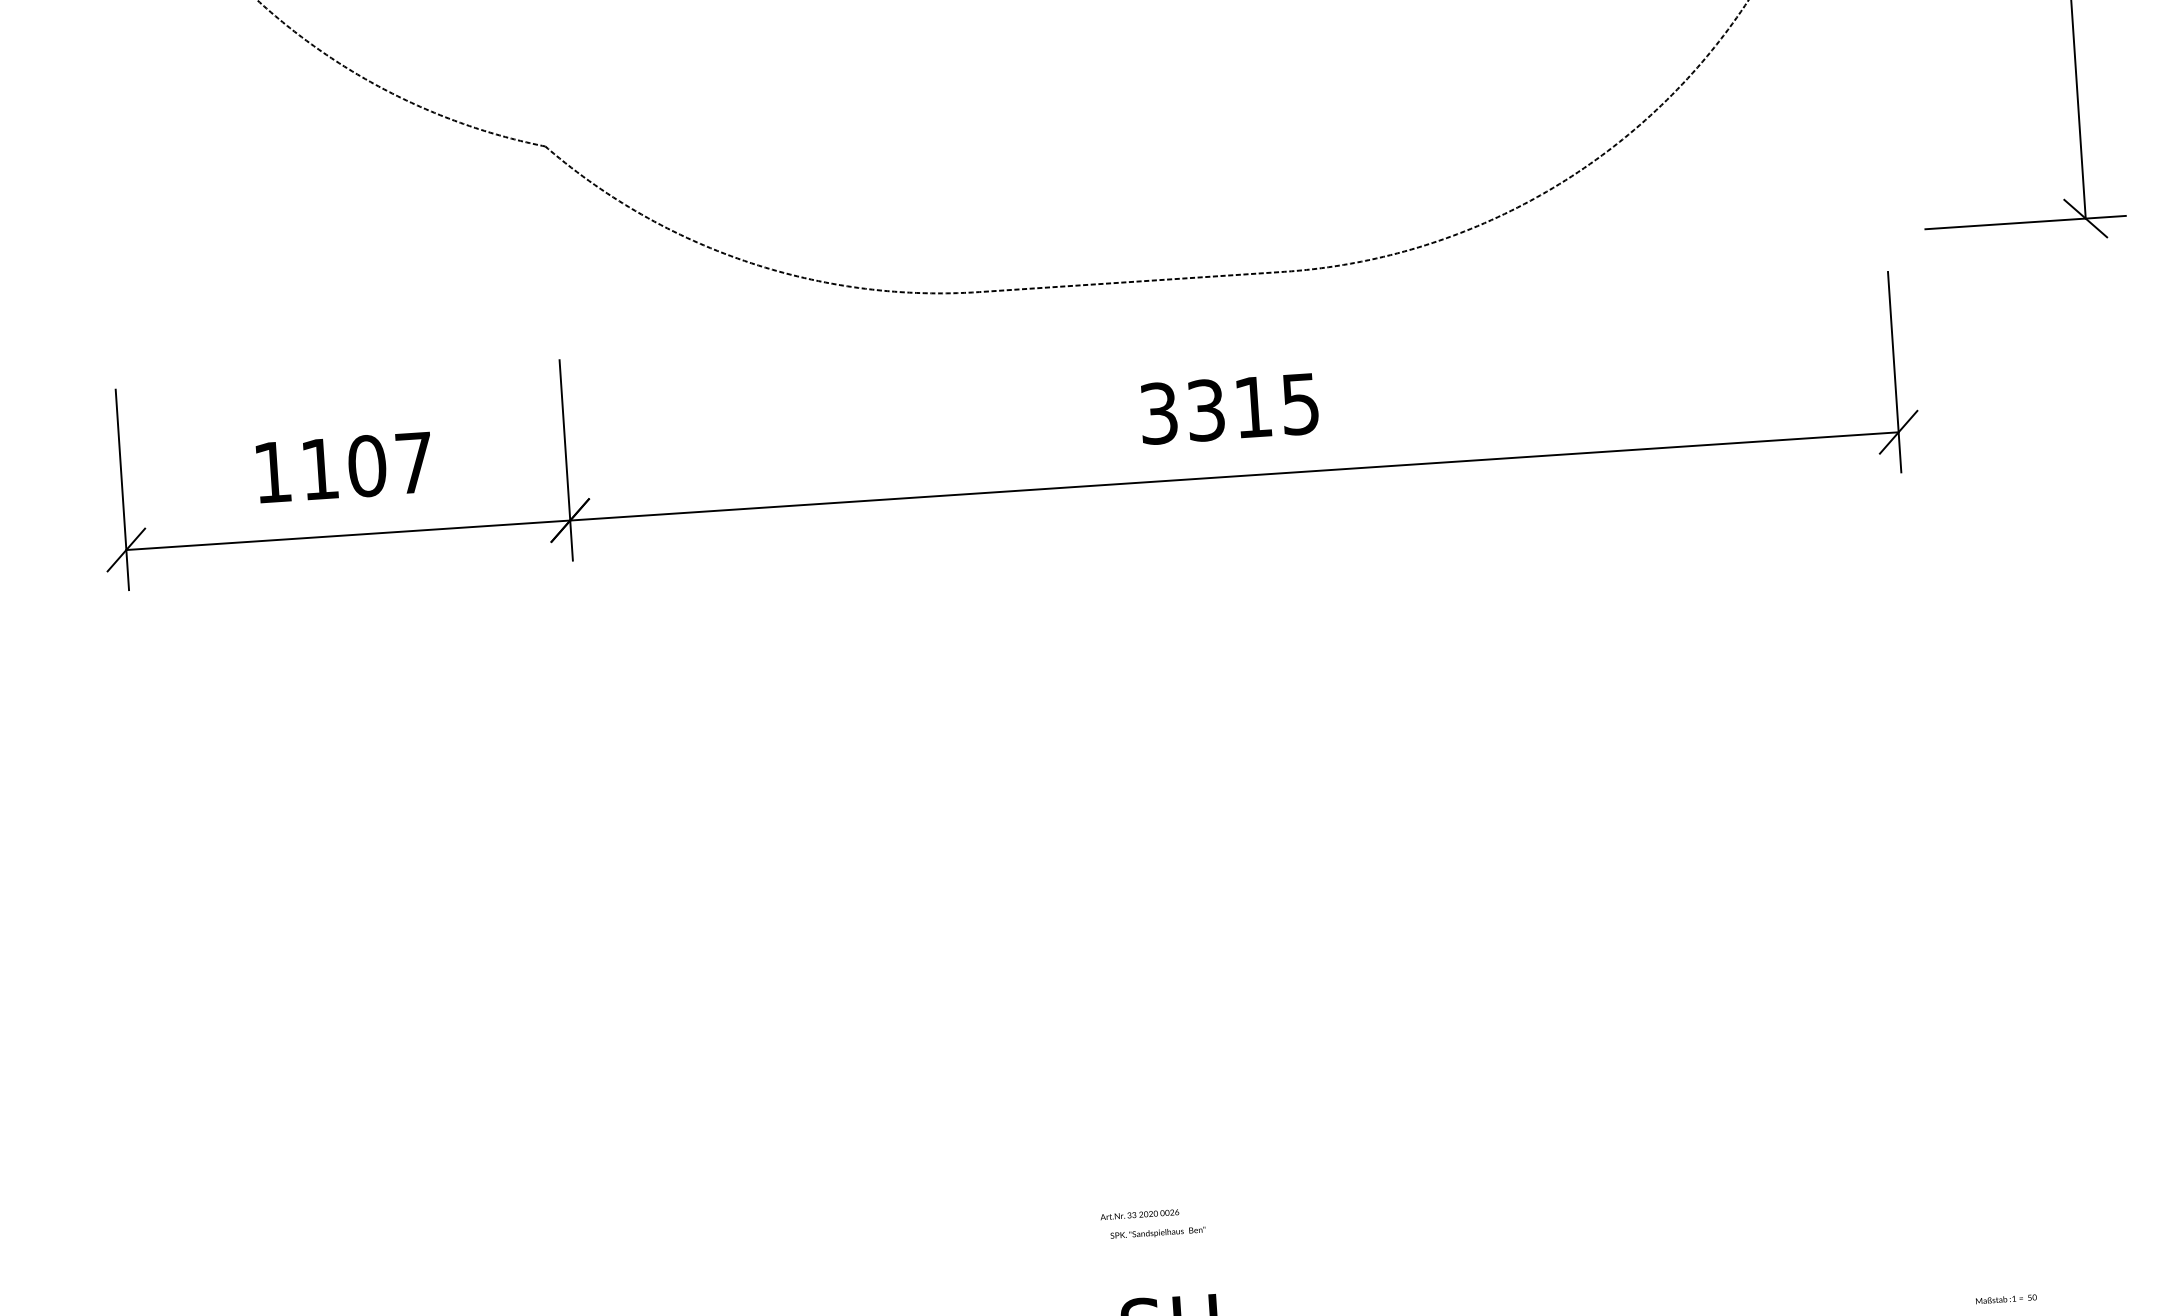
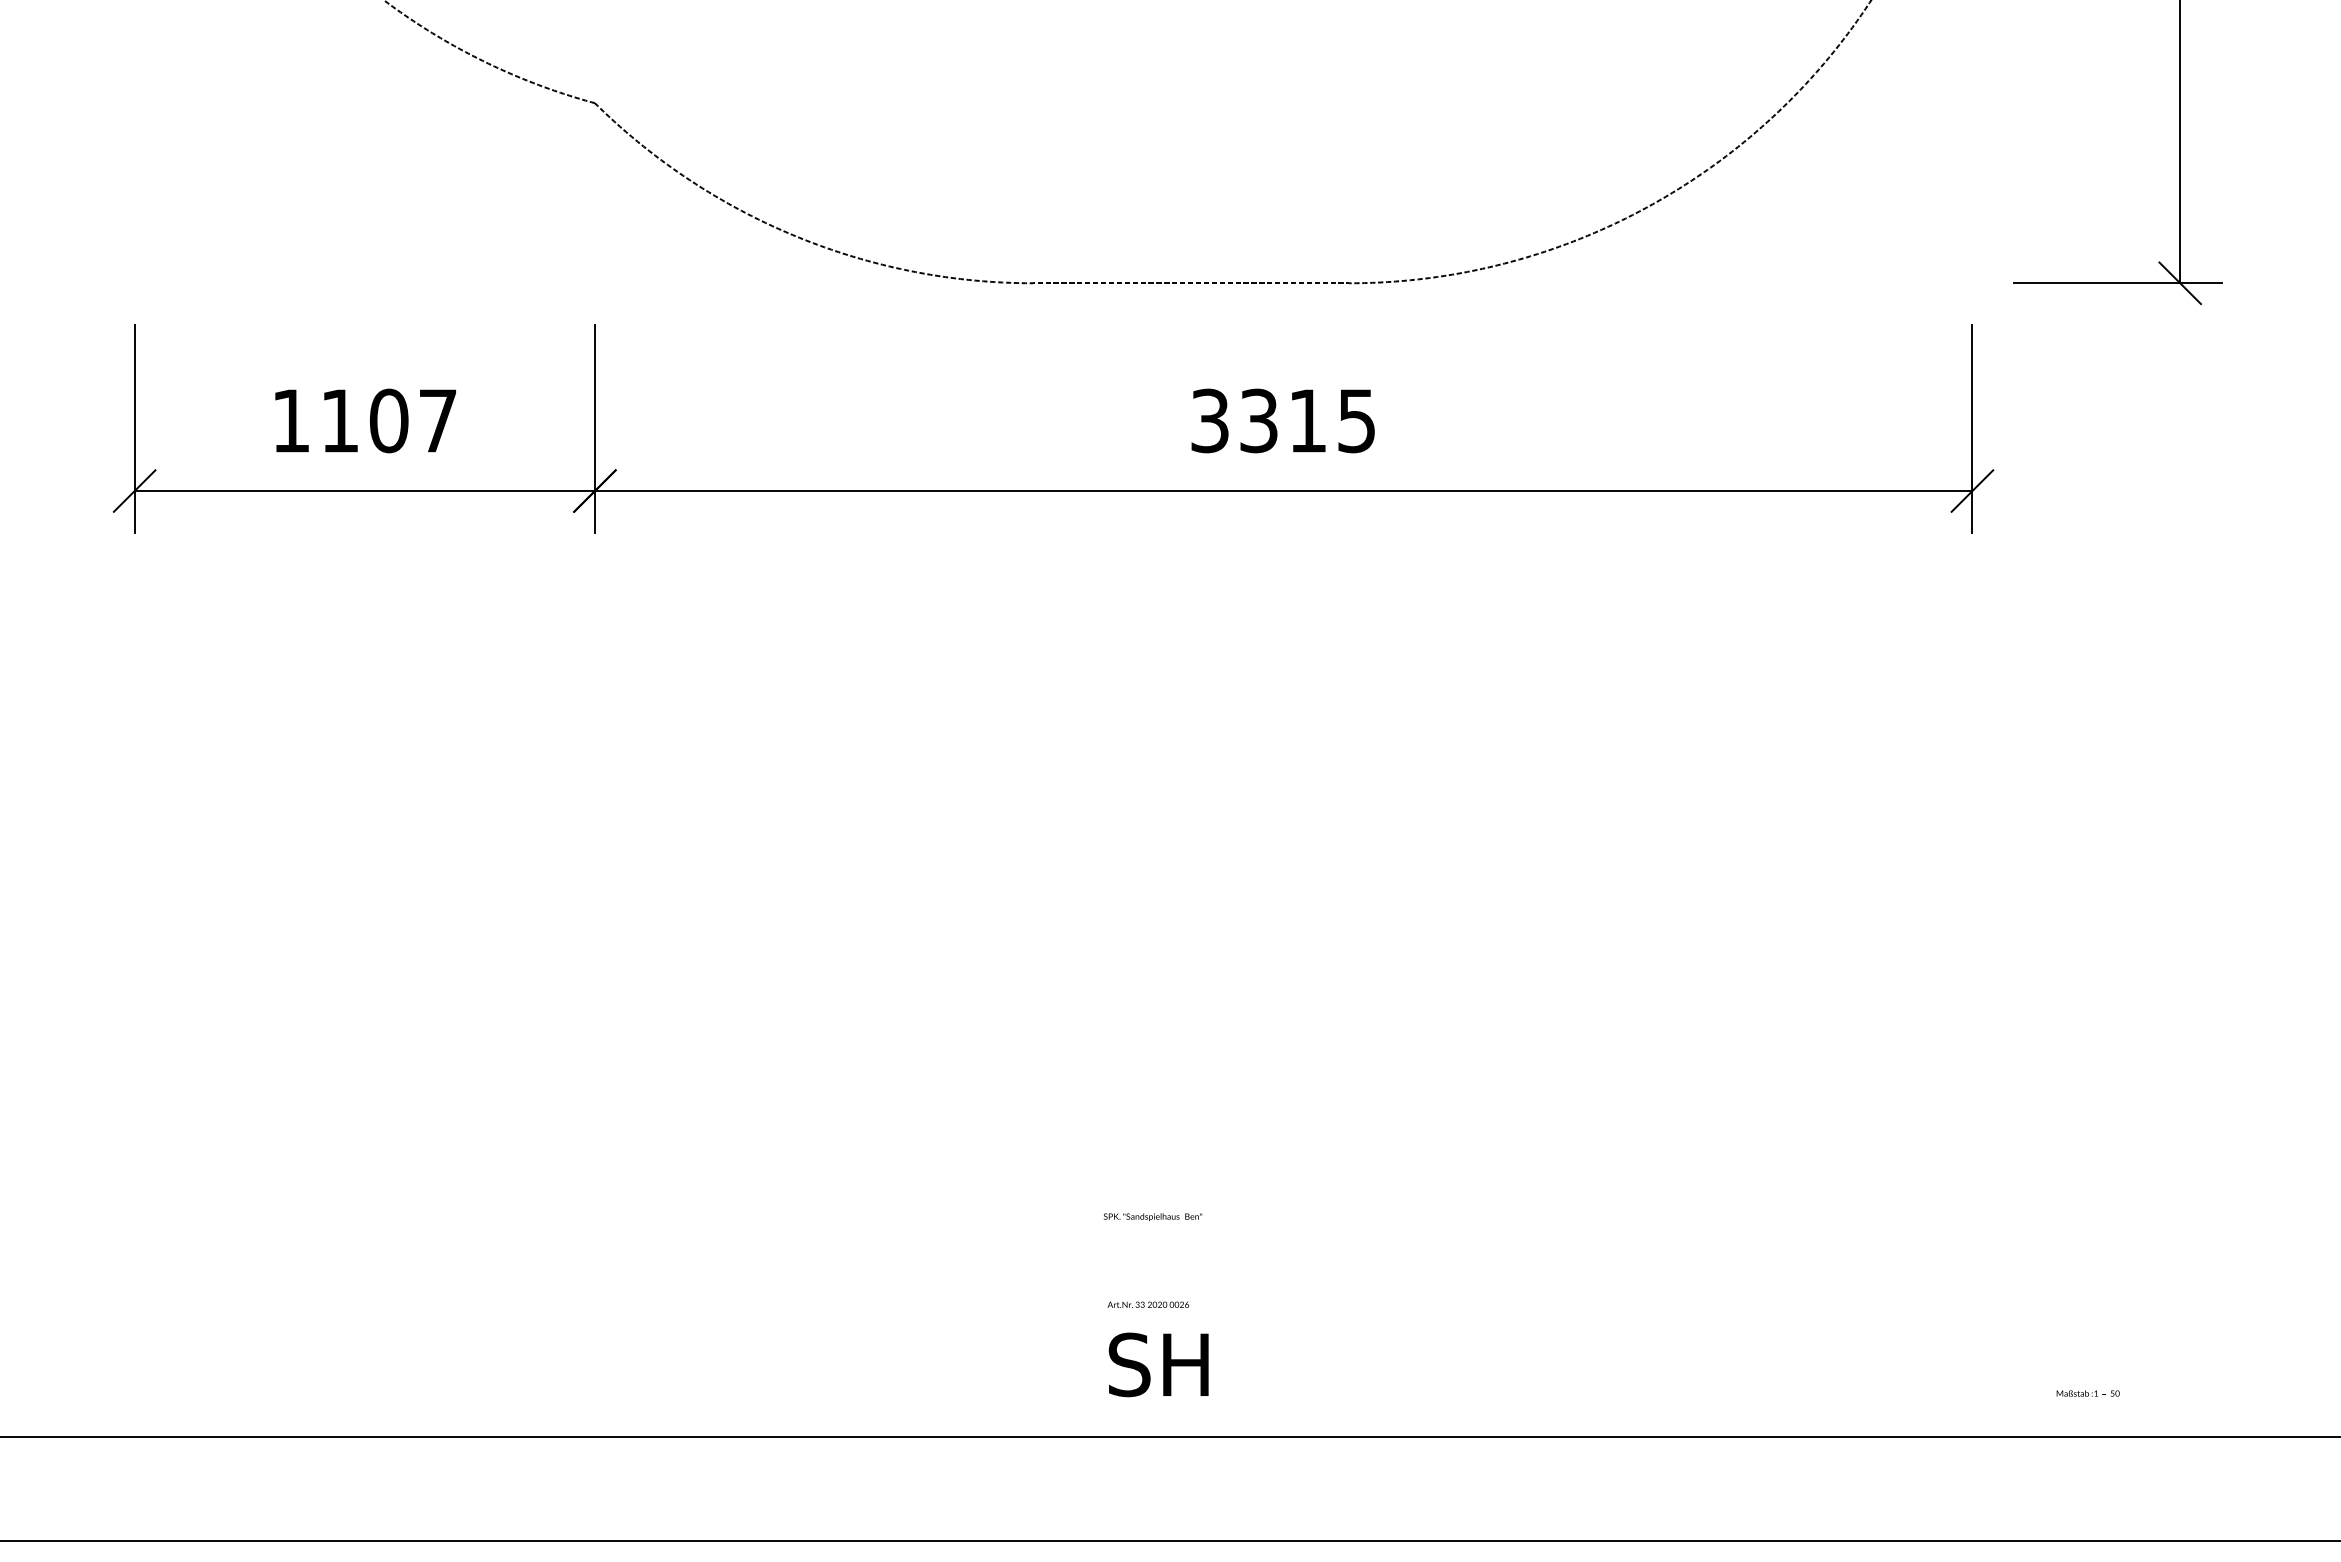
text: (1138, 1214) -> (1147, 1304), moved
text: (1157, 1233) -> (1152, 1217), moved
text: (2005, 1299) -> (2087, 1393), moved

